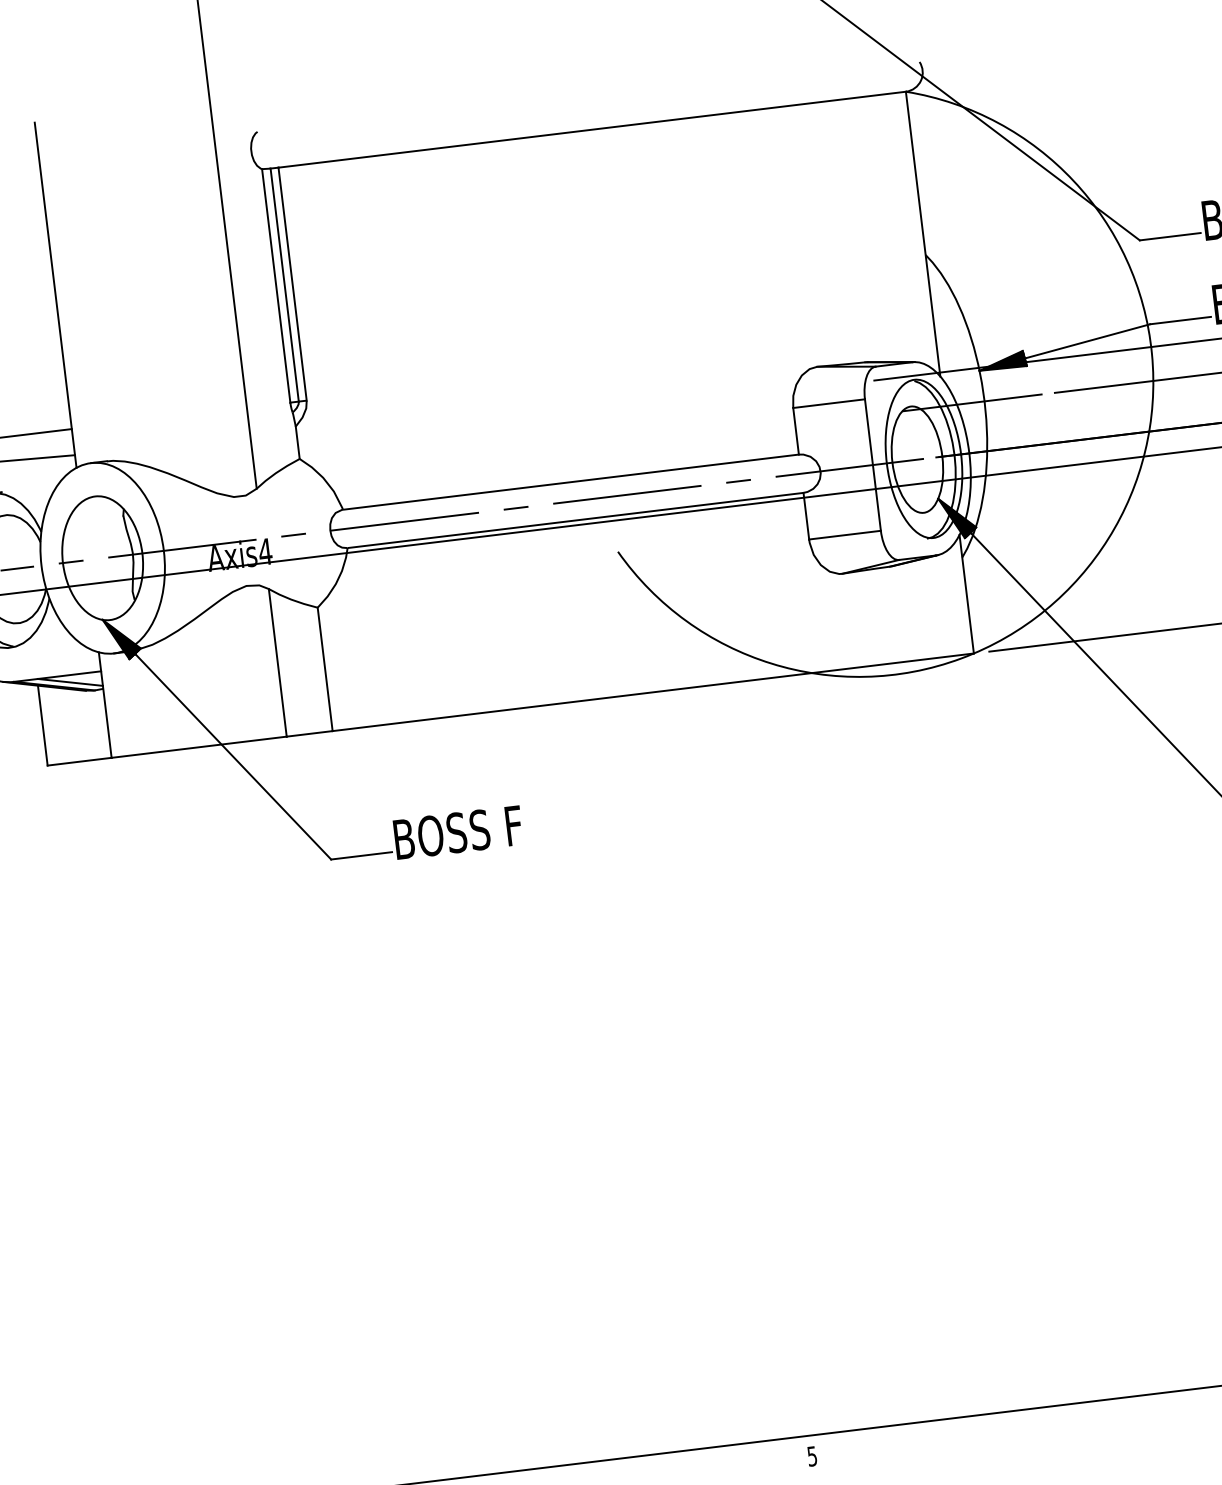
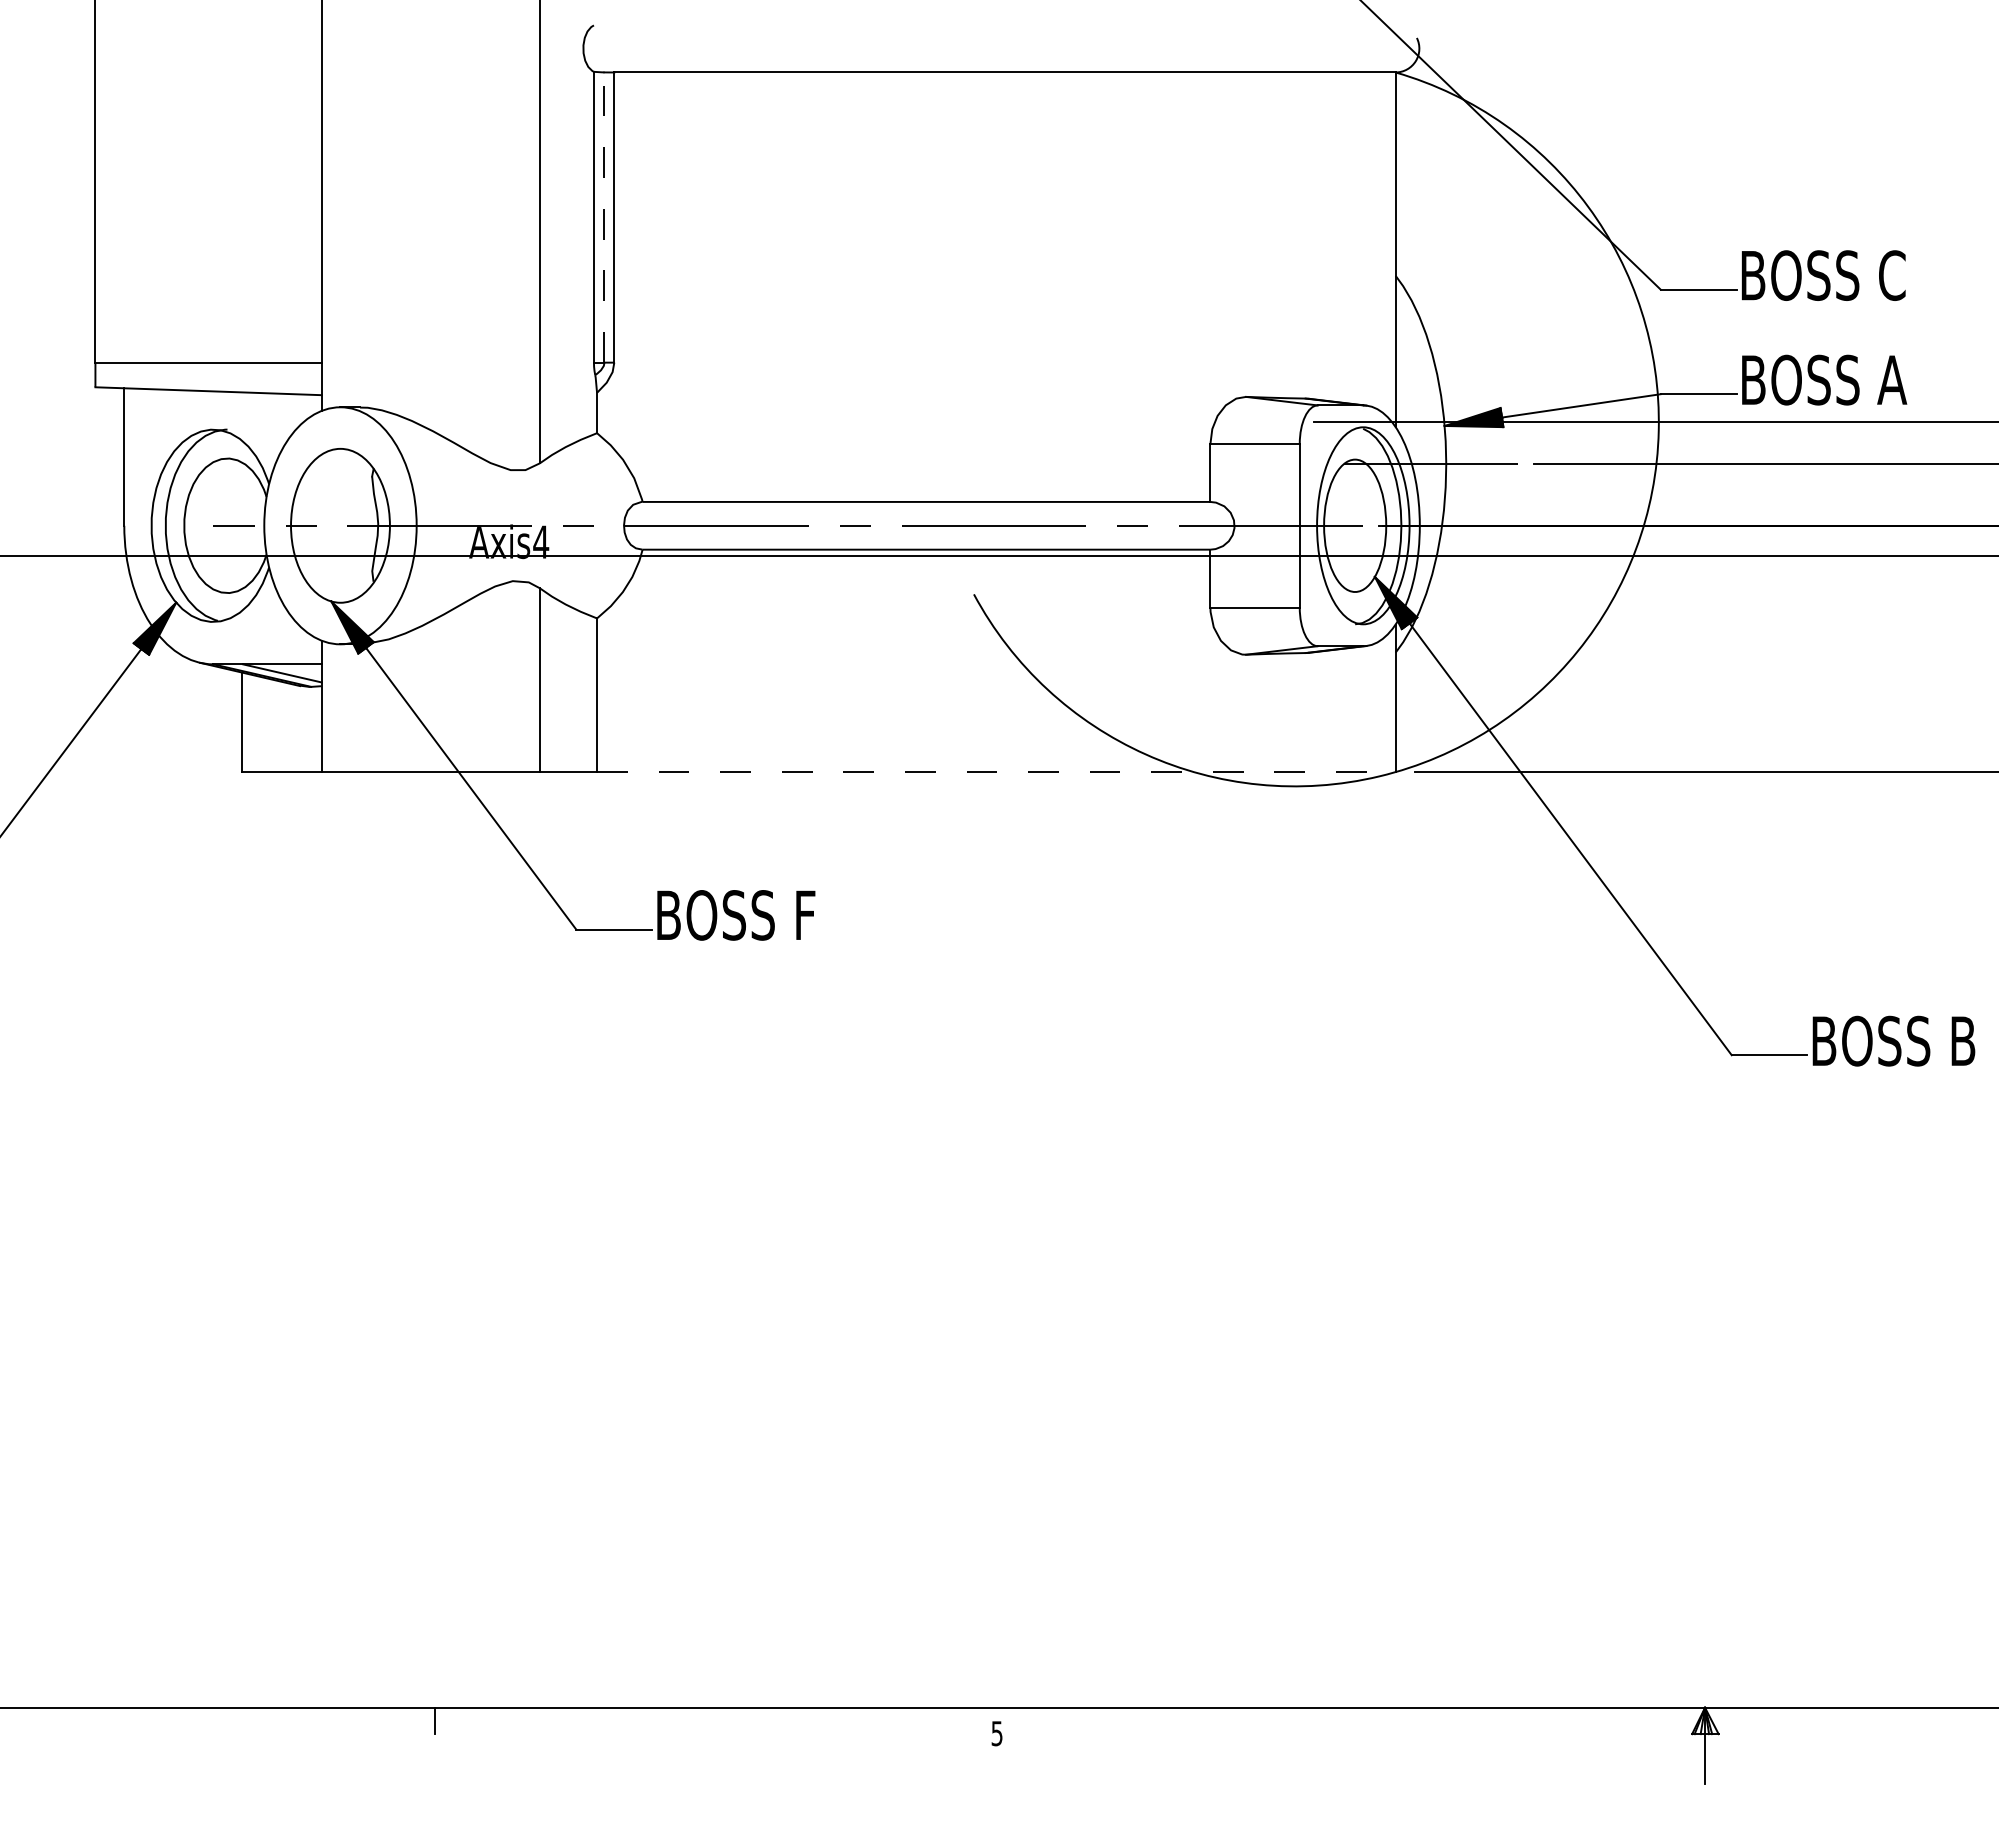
line: (284, 285) -> (604, 217), solid -> dashed
line: (653, 692) -> (996, 772), solid -> dashed
text: (811, 1456) -> (996, 1733), moved

